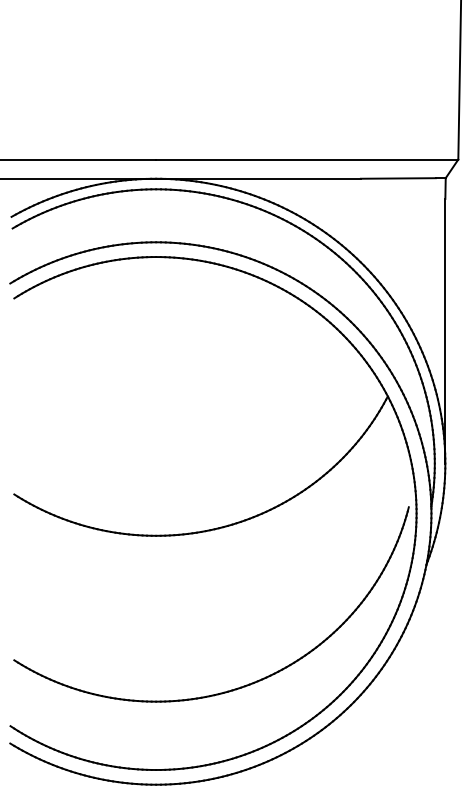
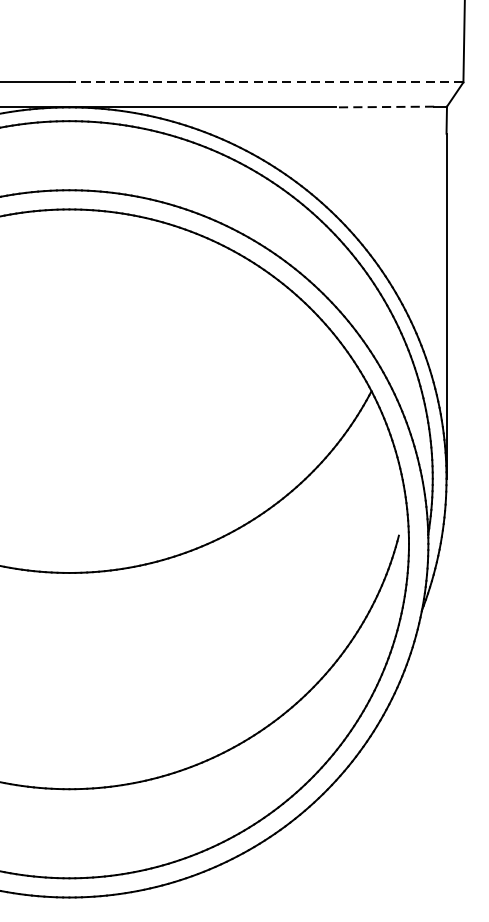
line: (306, 159) -> (265, 82), solid -> dashed
line: (397, 178) -> (384, 107), solid -> dashed

